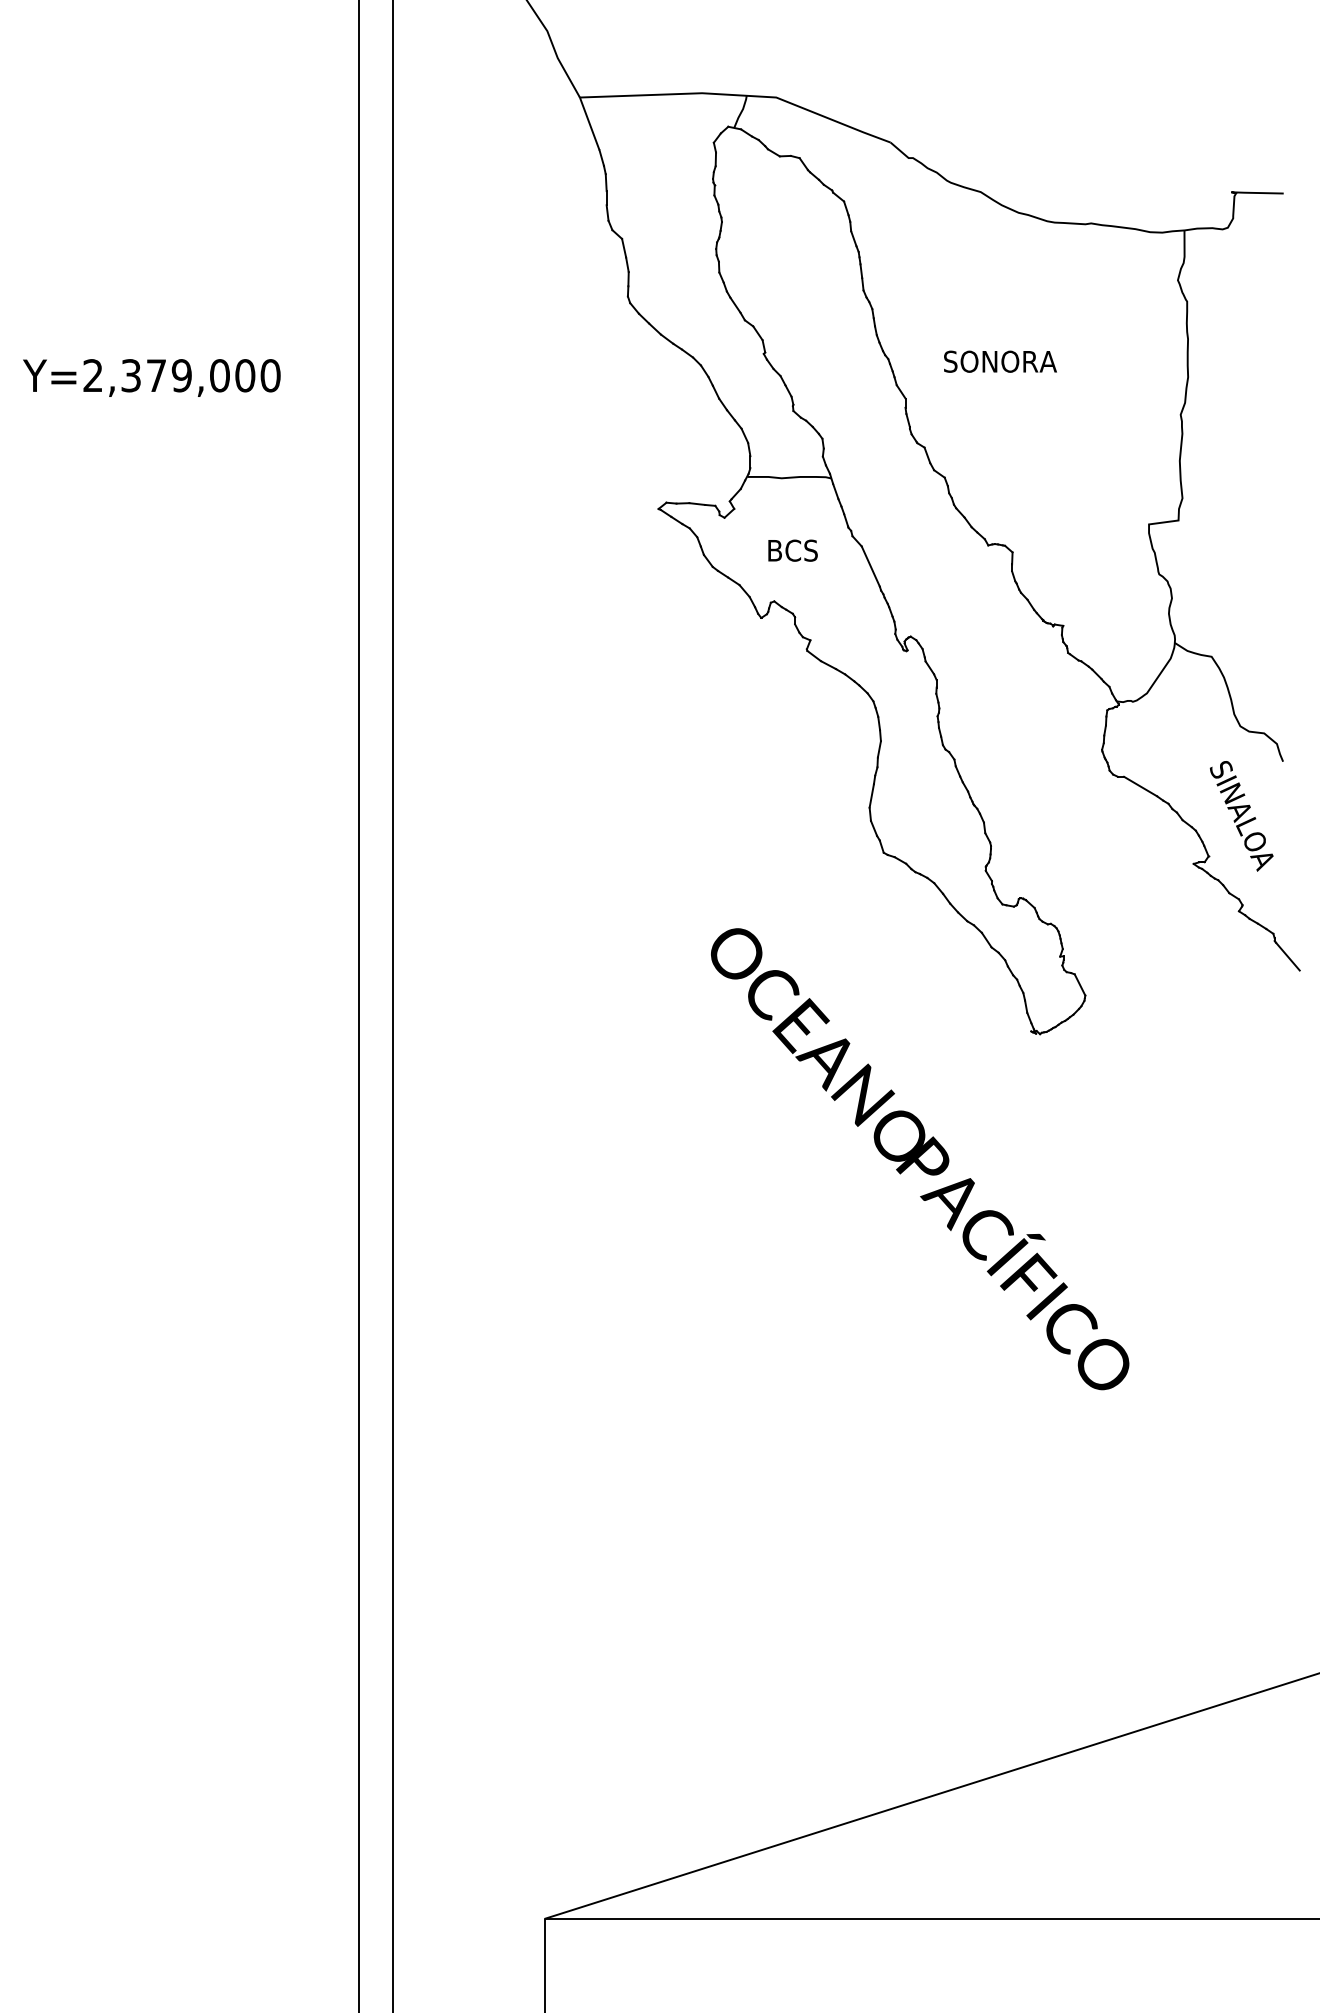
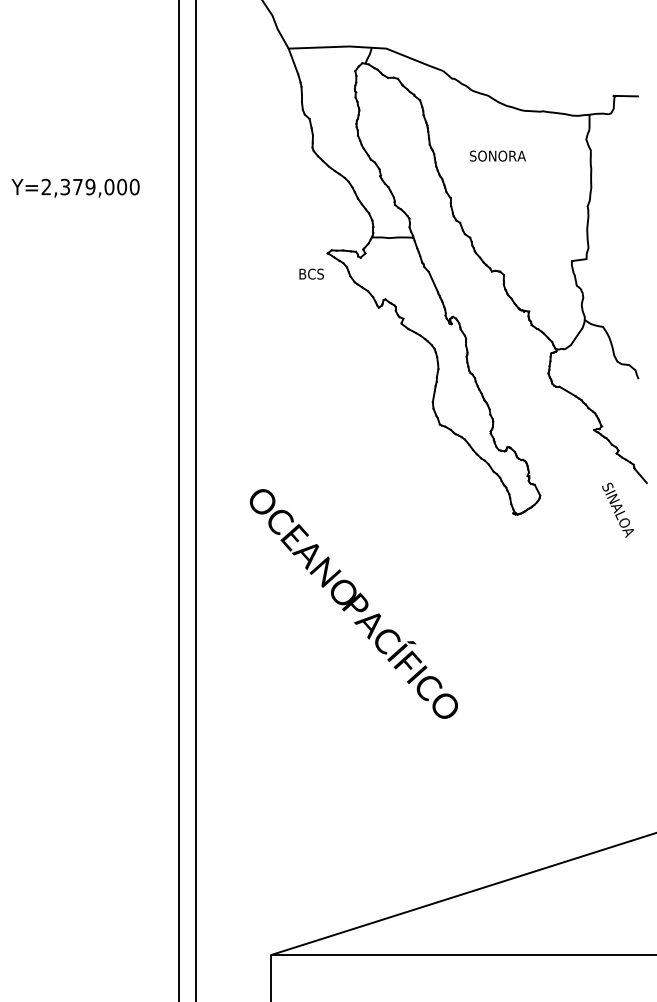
text: (999, 360) -> (497, 155), moved
text: (792, 549) -> (311, 273), moved
text: (1240, 814) -> (617, 509), moved
text: (919, 1158) -> (353, 603), moved

